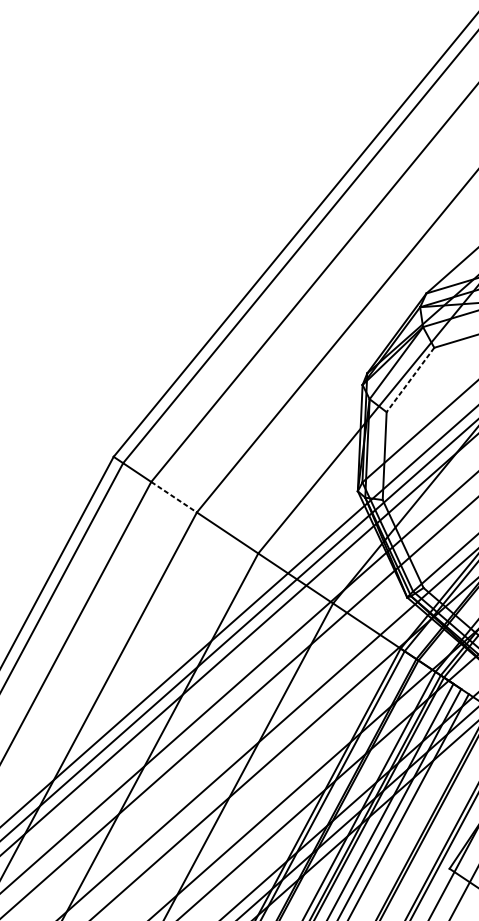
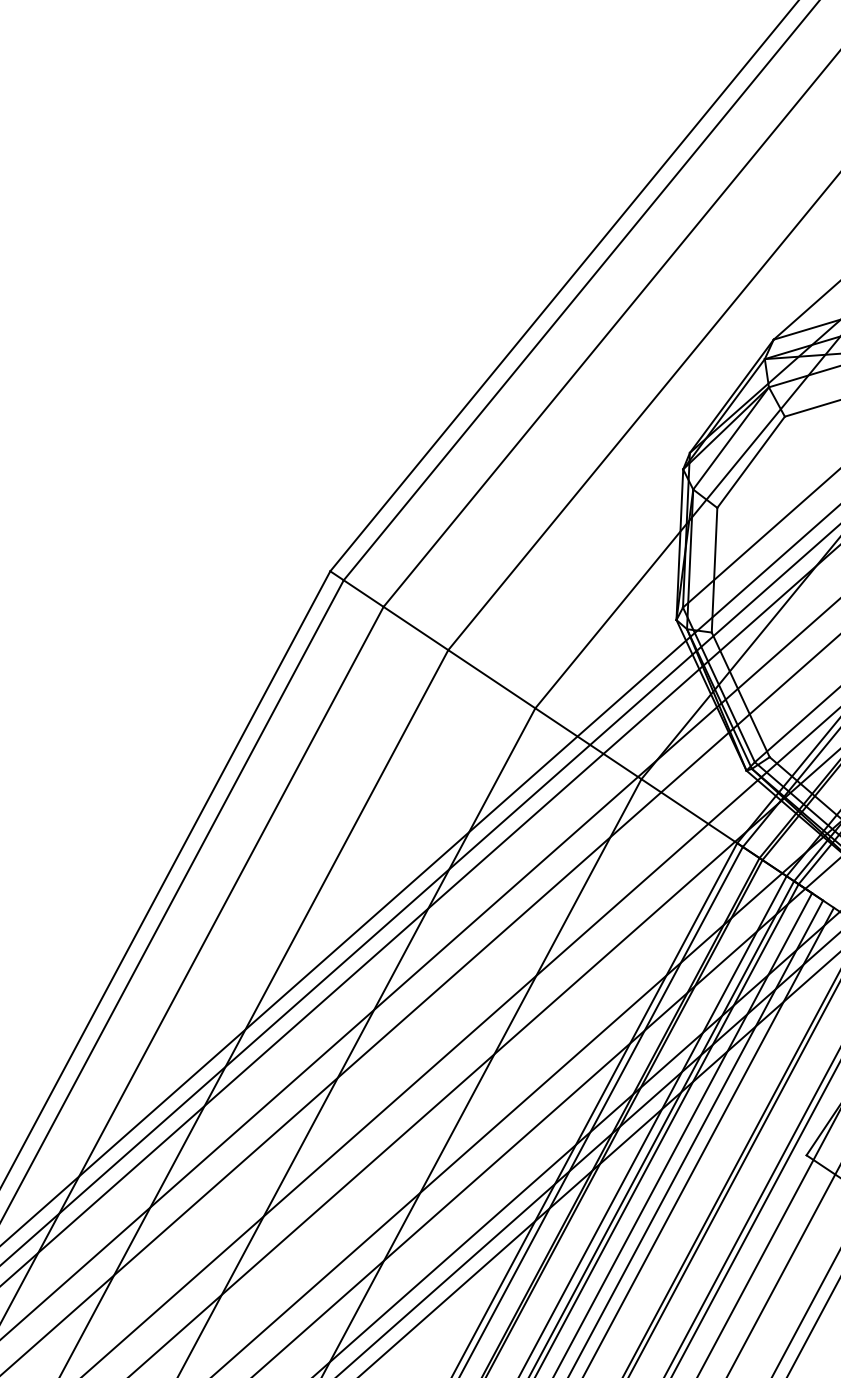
line: (410, 380) -> (751, 462), dashed -> solid
line: (173, 497) -> (415, 628), dashed -> solid

